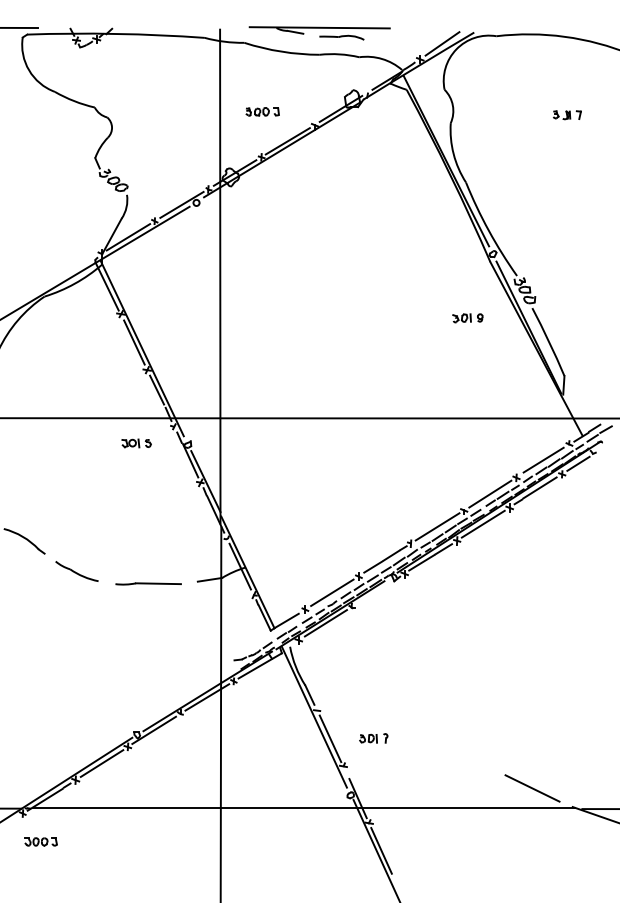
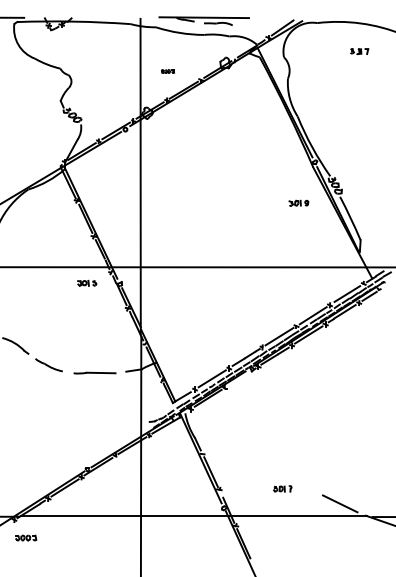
part: (262, 111) -> (167, 71), size x0.6
part: (567, 115) -> (359, 51), moved
part: (373, 737) -> (282, 488), moved

